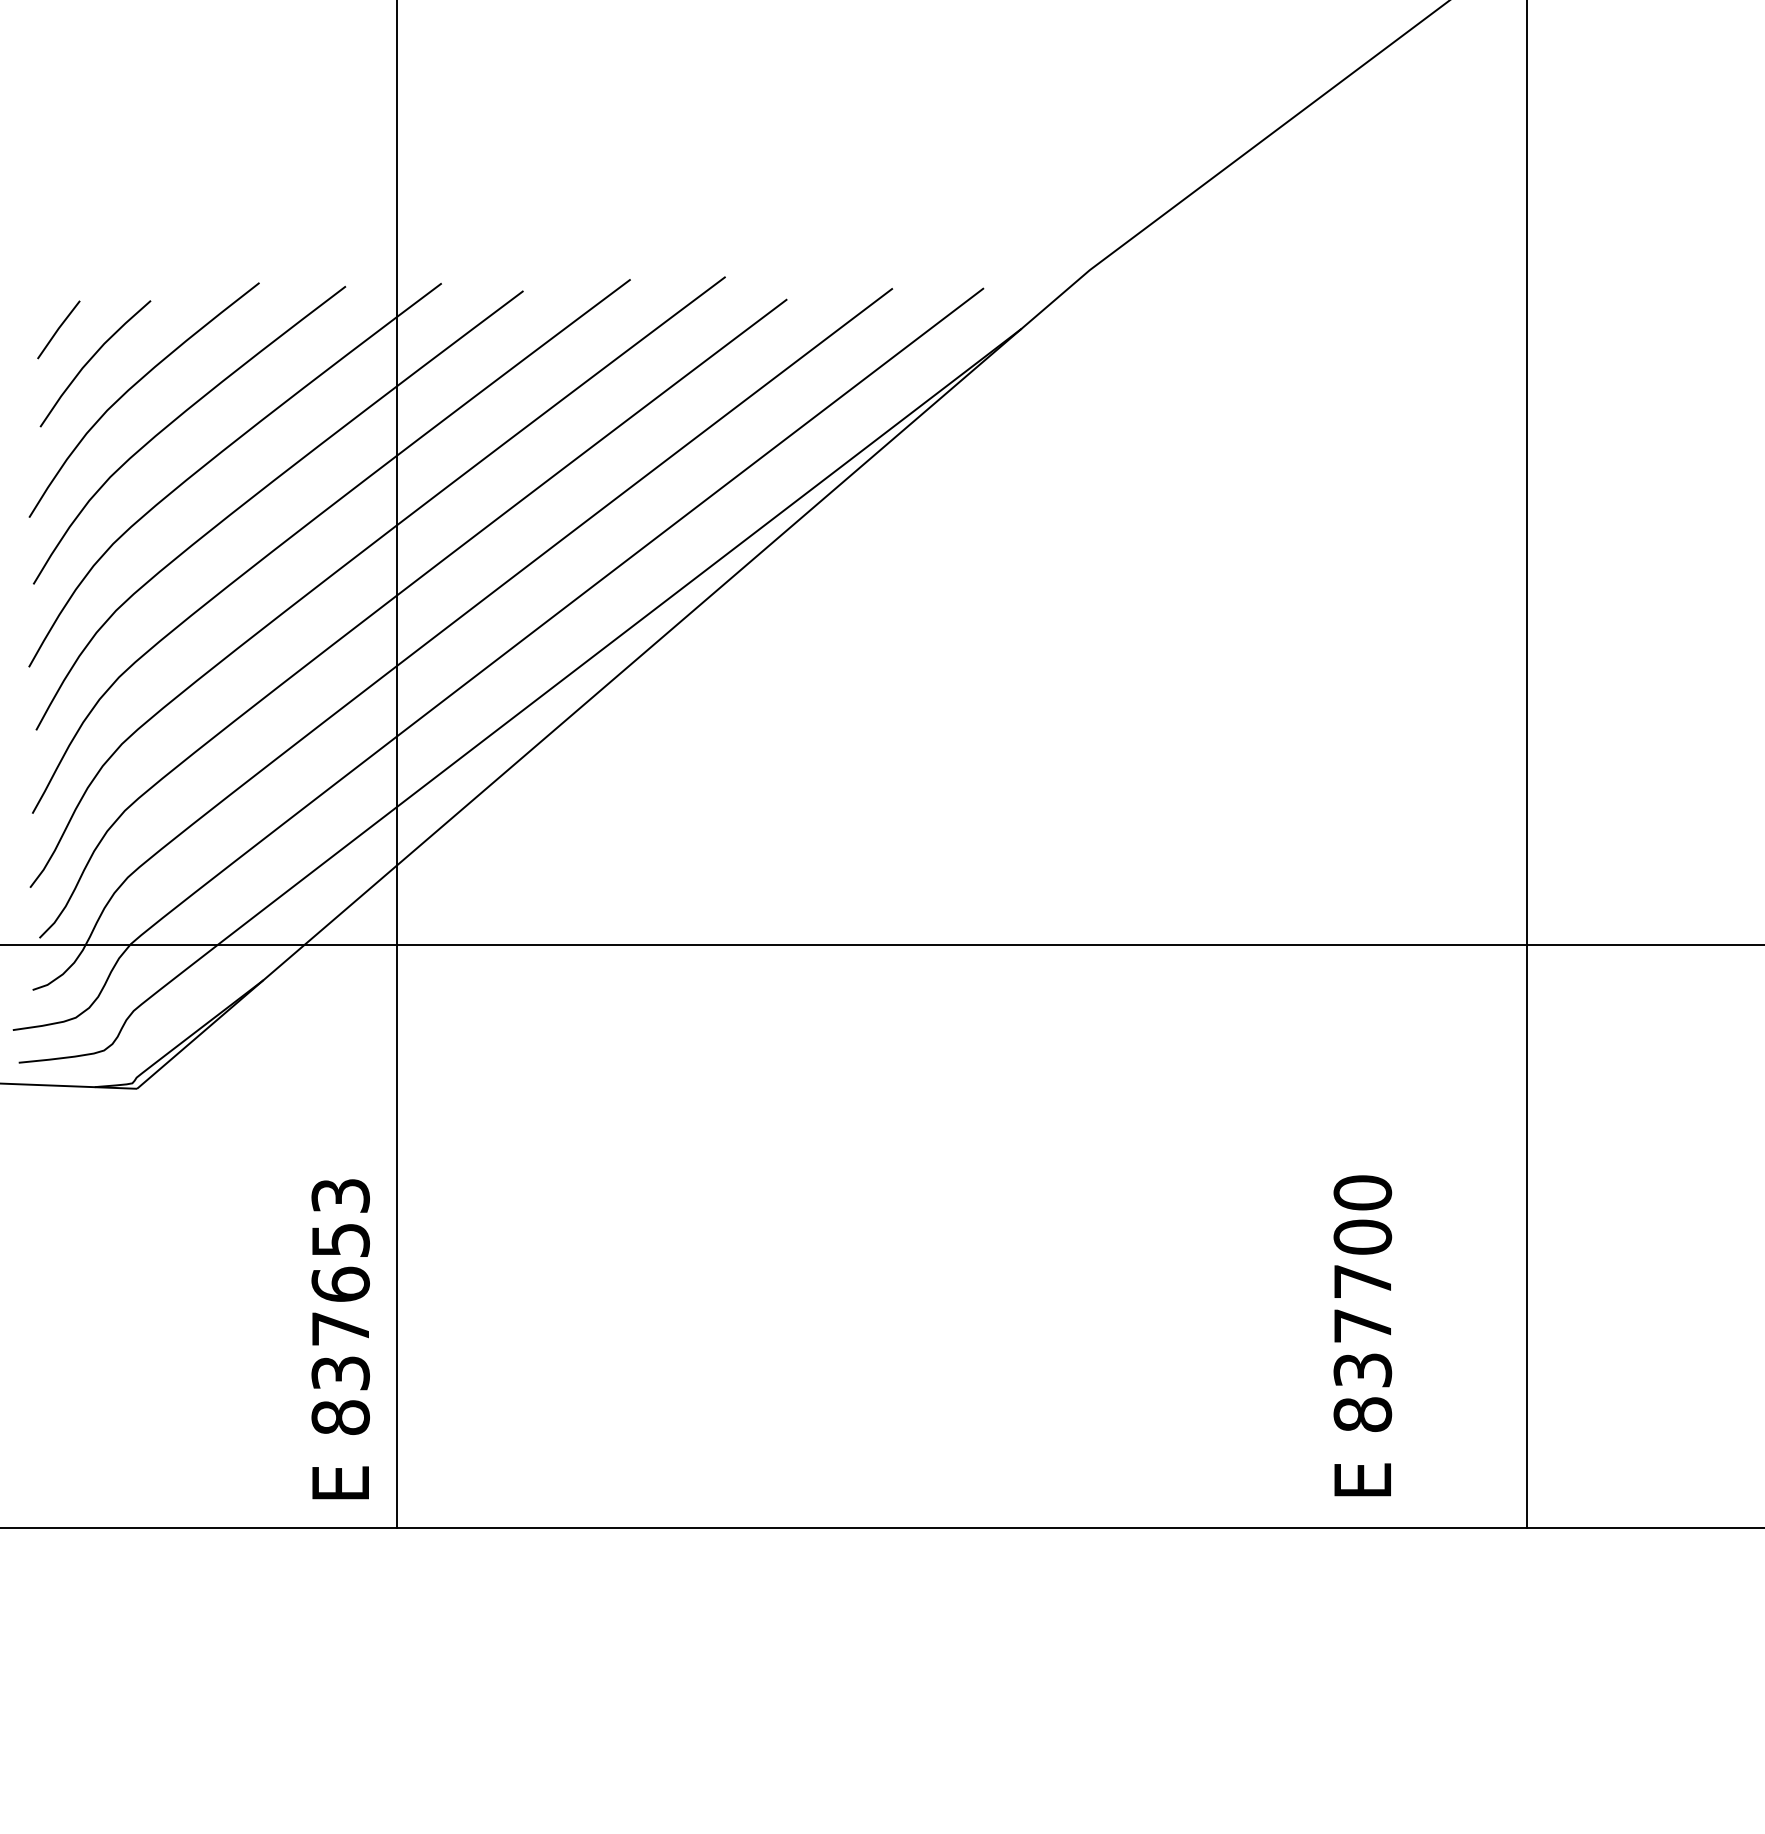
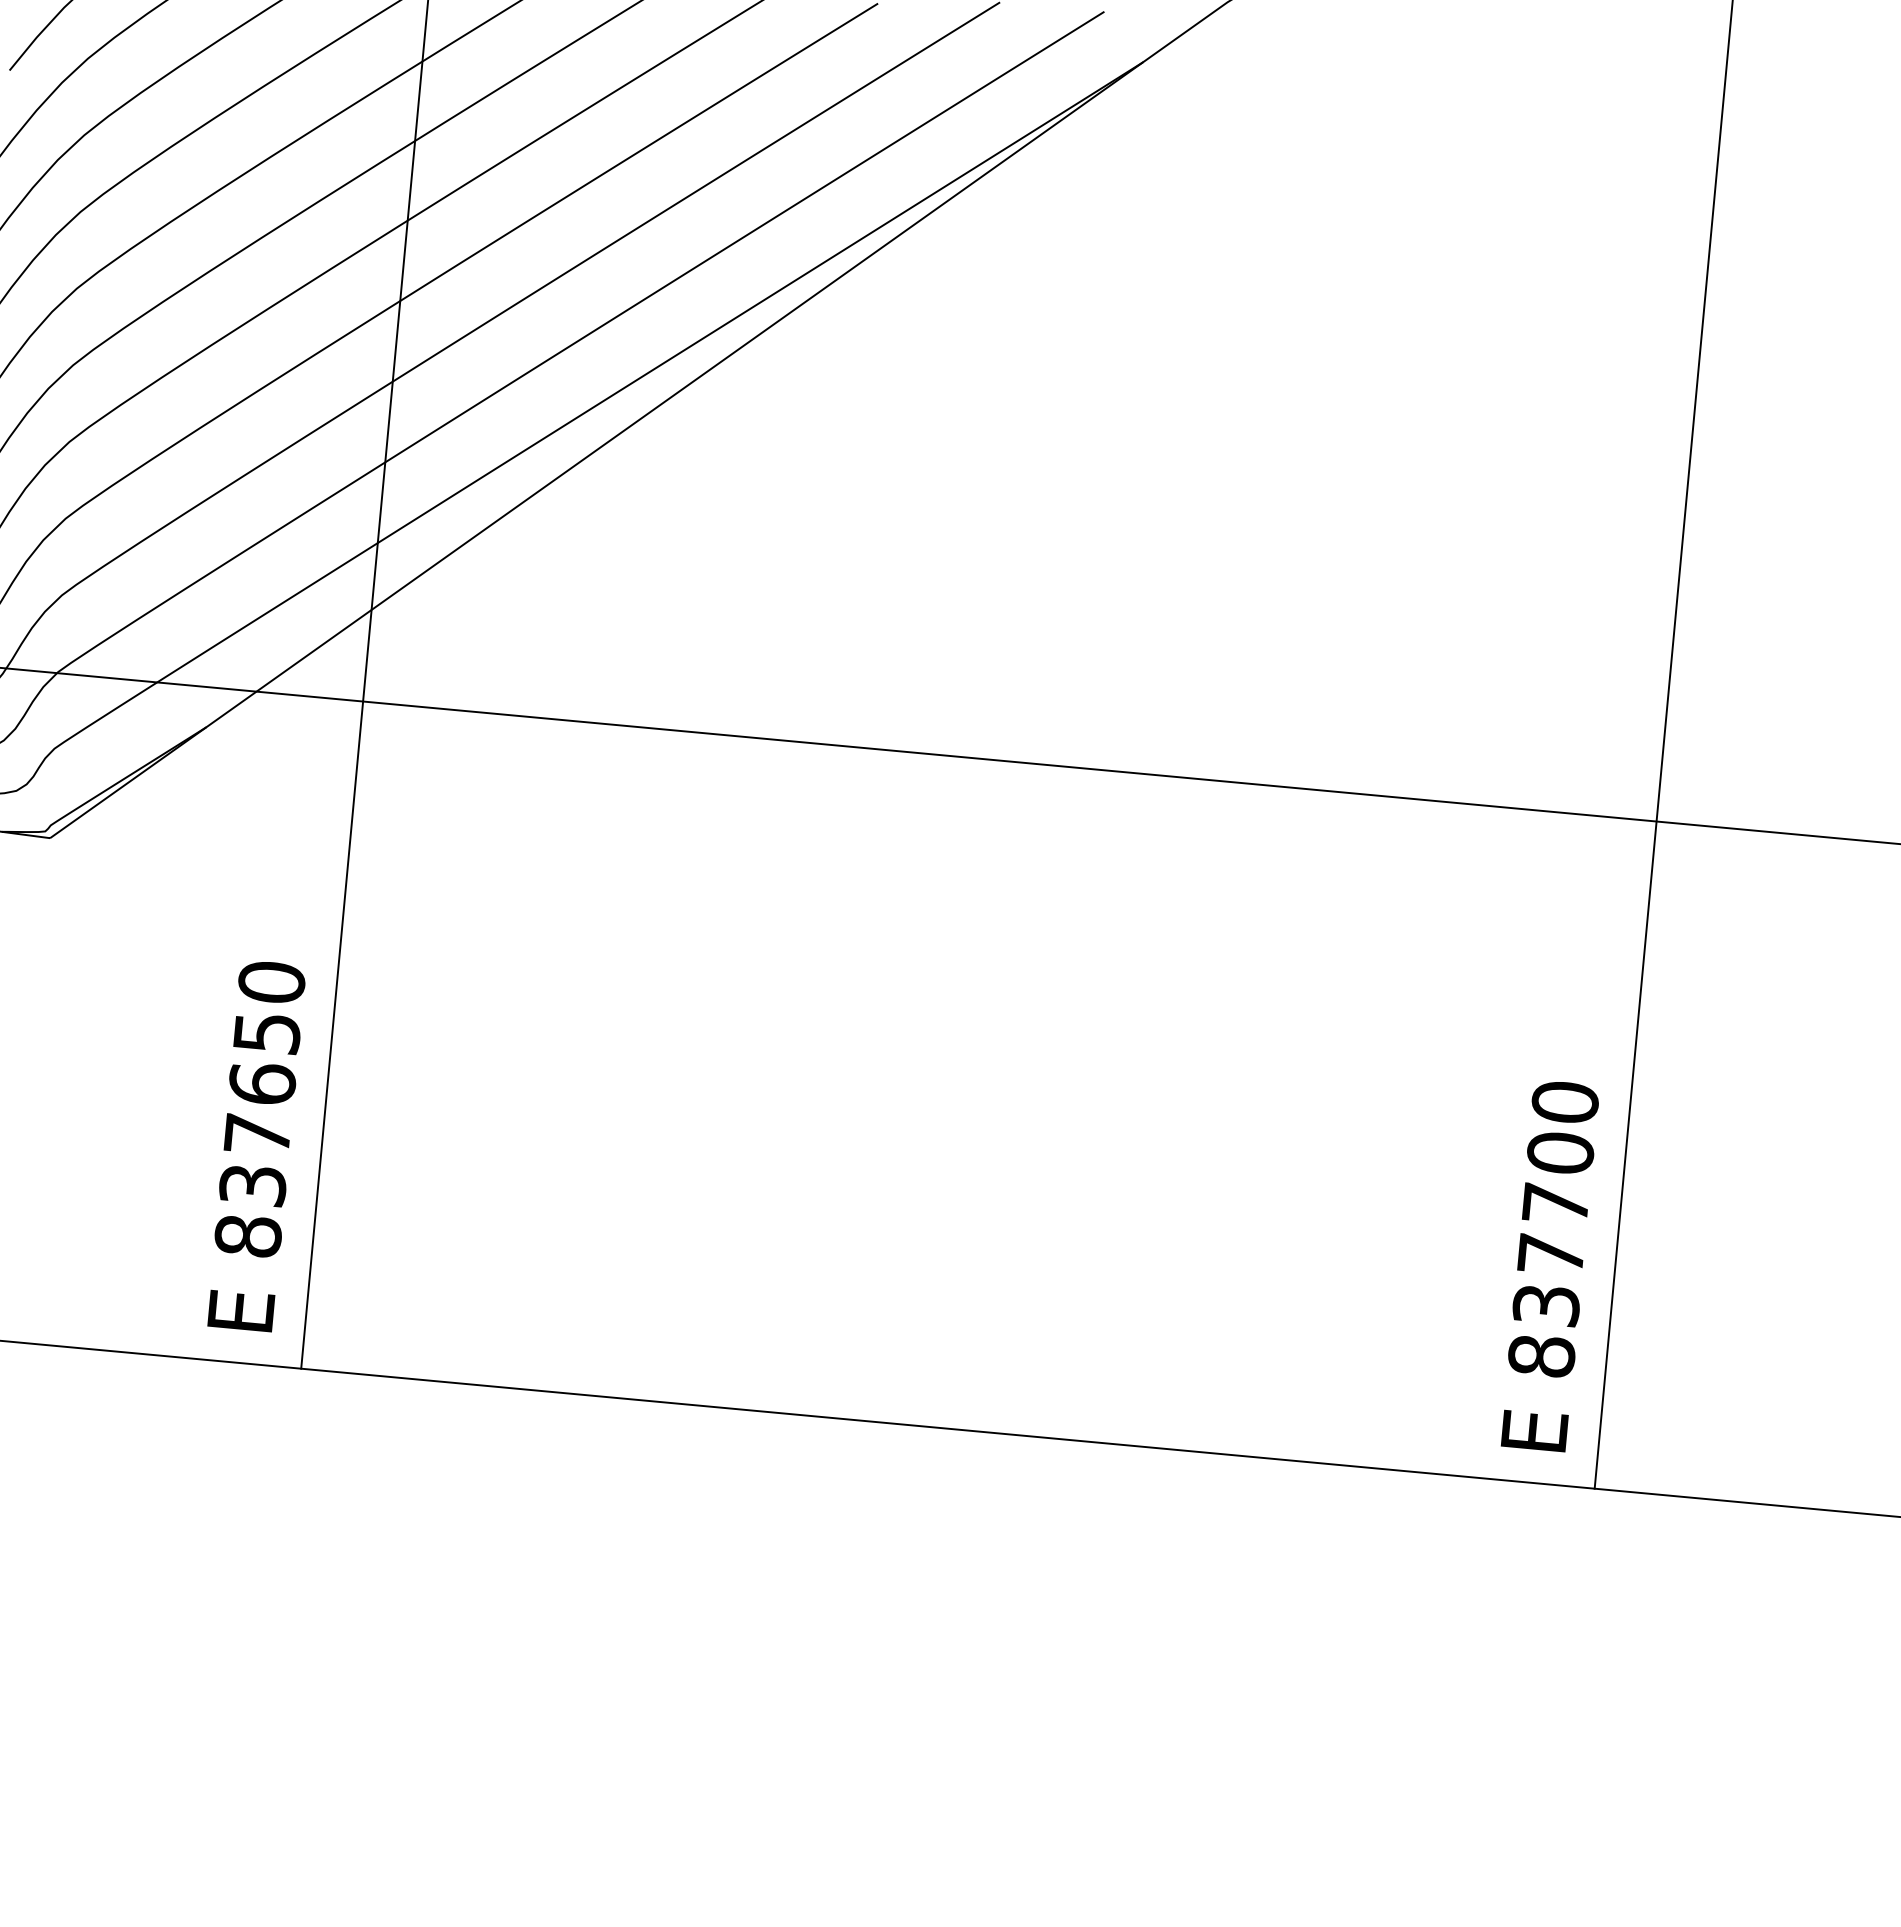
text: (340, 1195) -> (271, 981), 837653 -> 837650
text: (1362, 1335) -> (1549, 1265), moved

